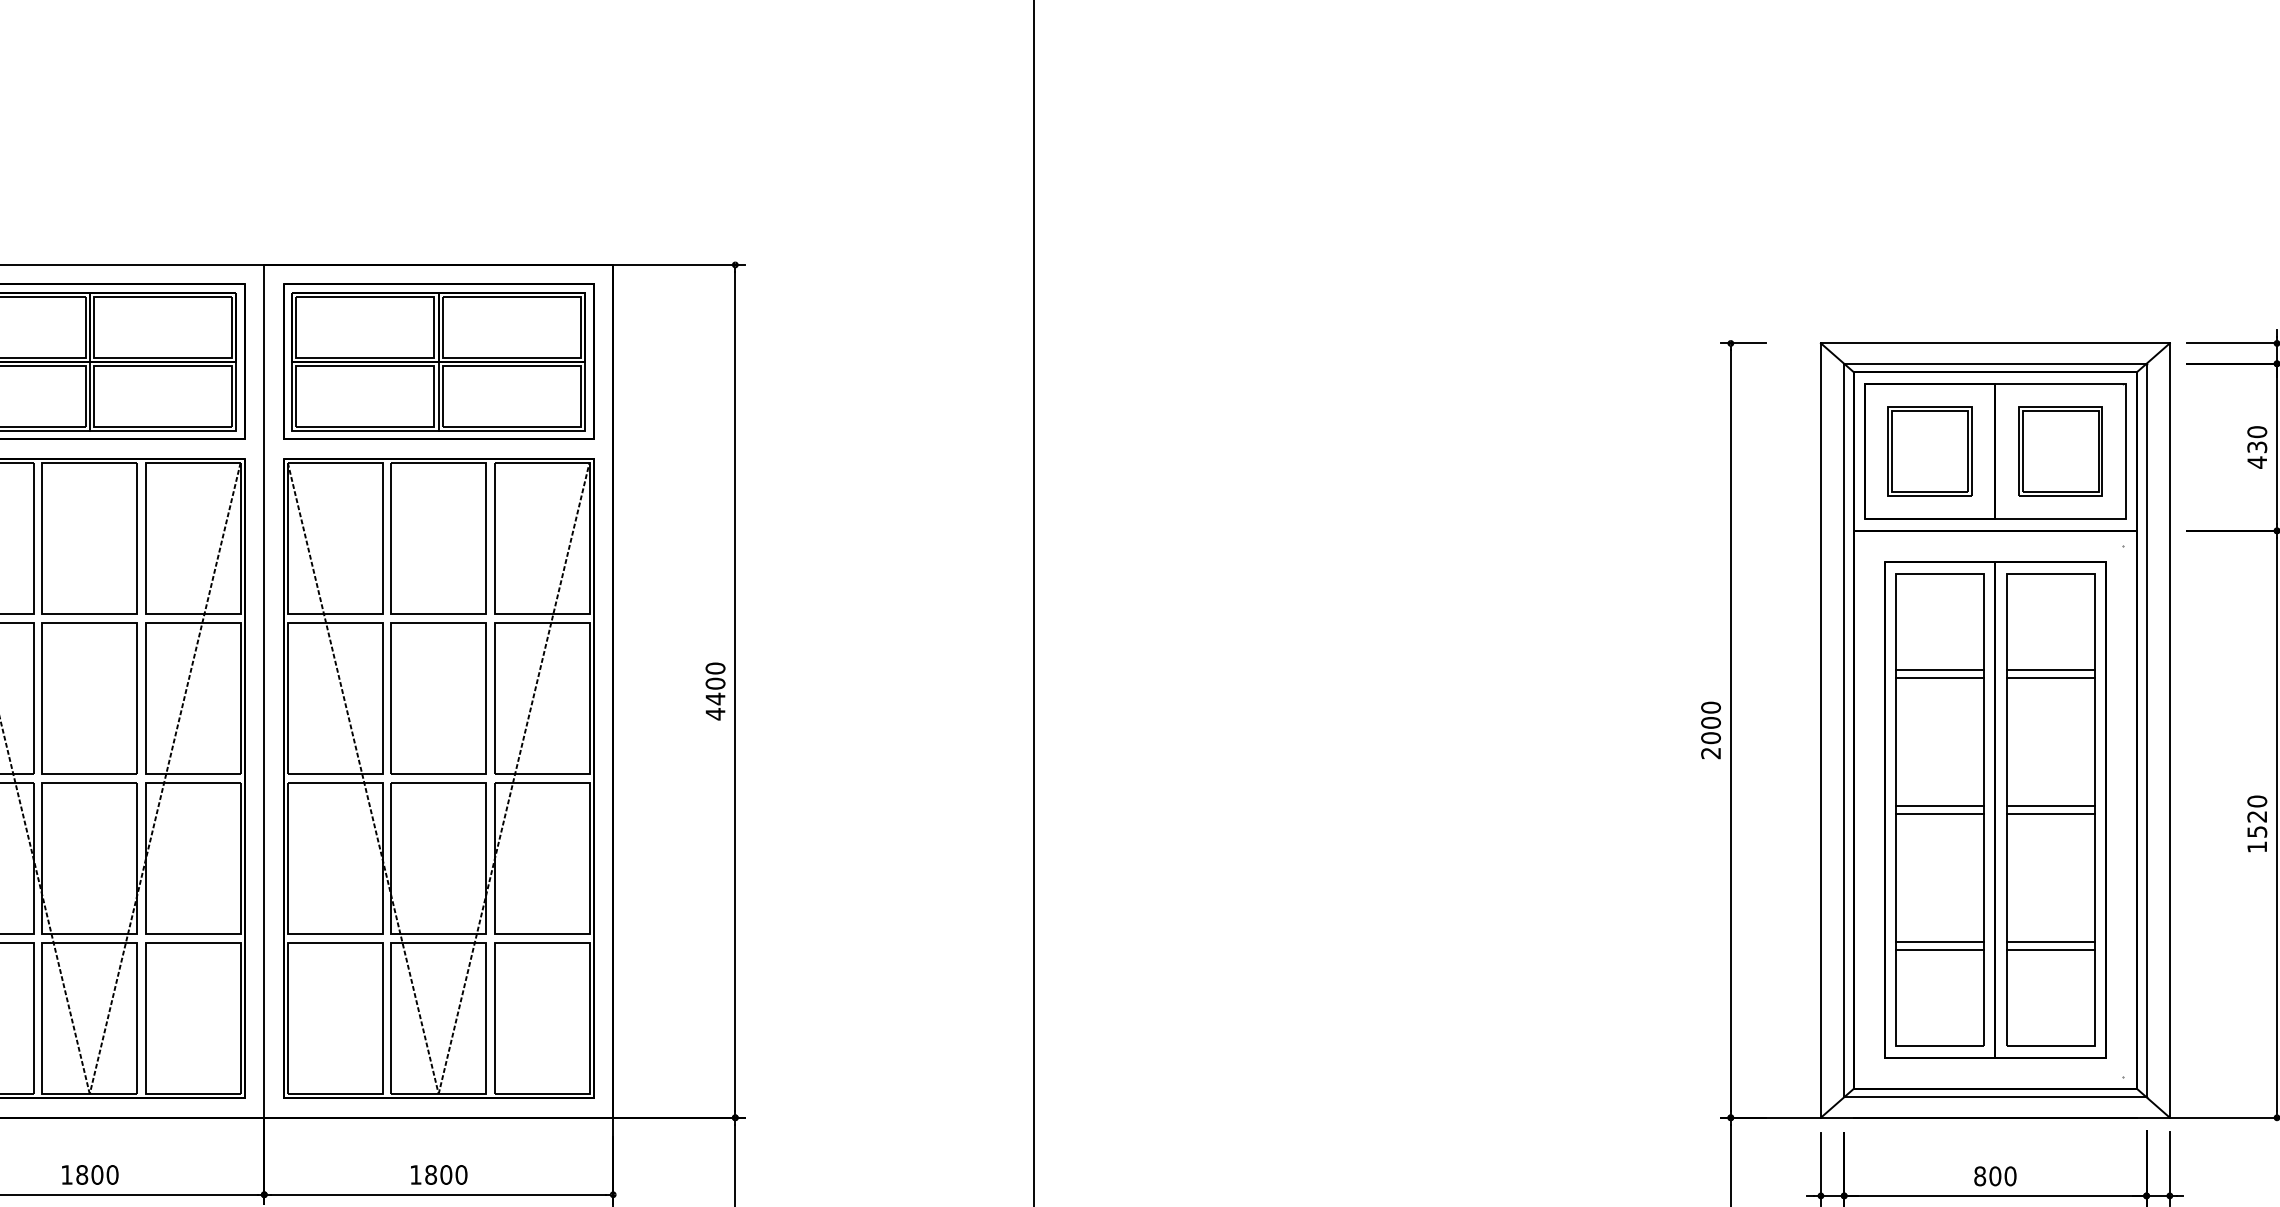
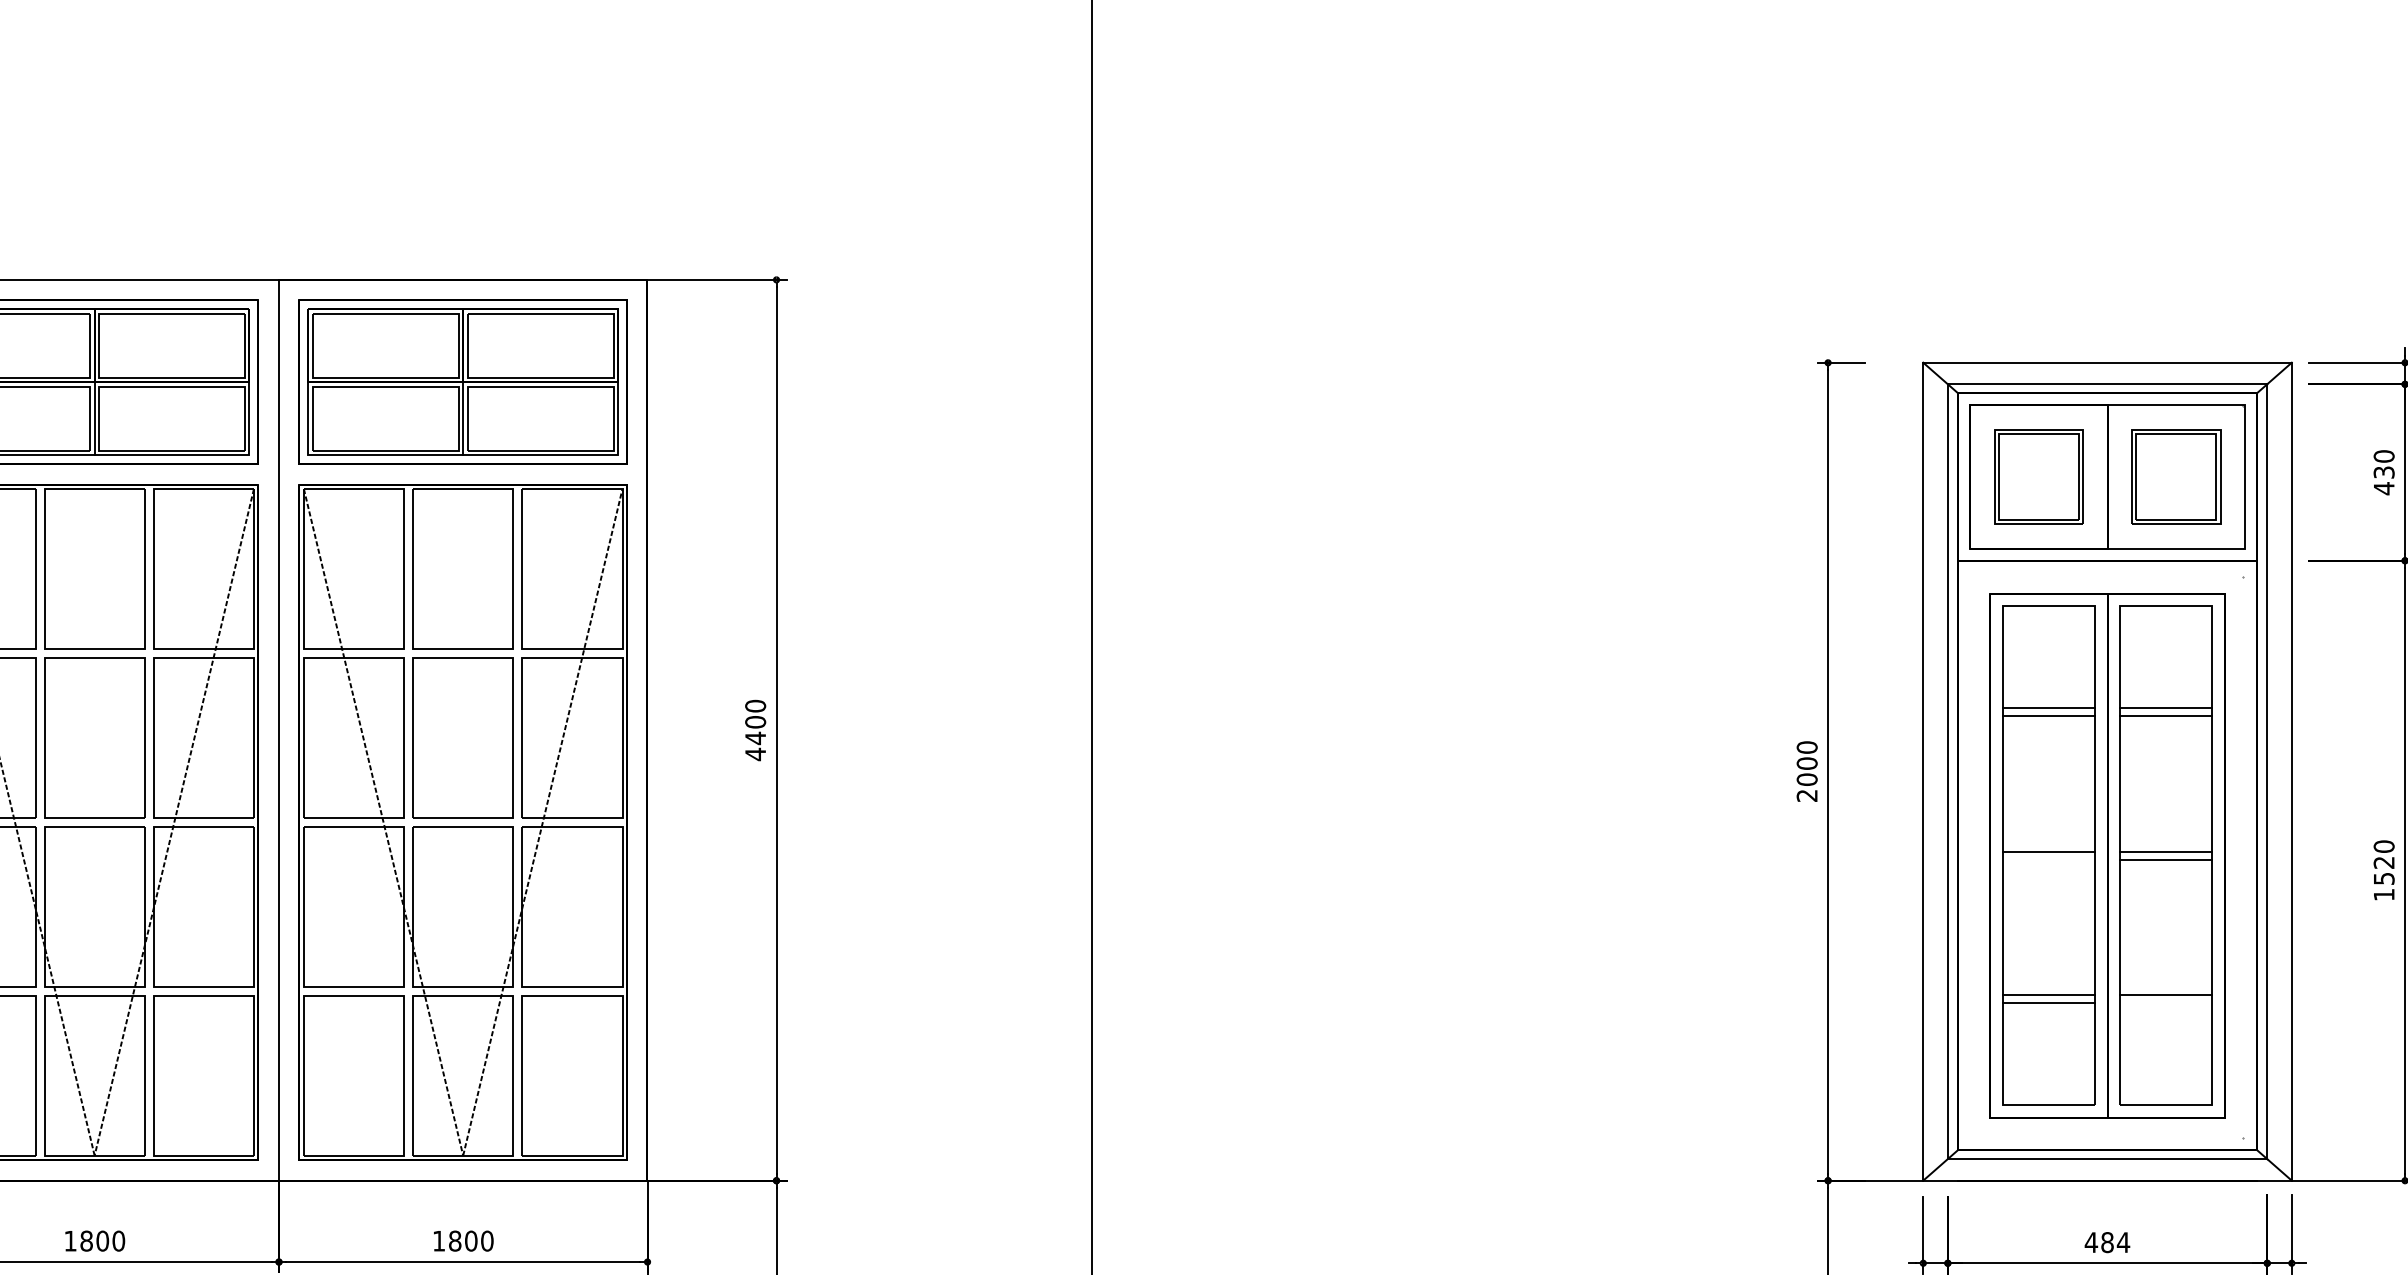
line: (1939, 813) -> (2048, 859), removed
line: (2050, 949) -> (2165, 1002), removed
text: (1994, 1176) -> (2106, 1242), 800 -> 484

